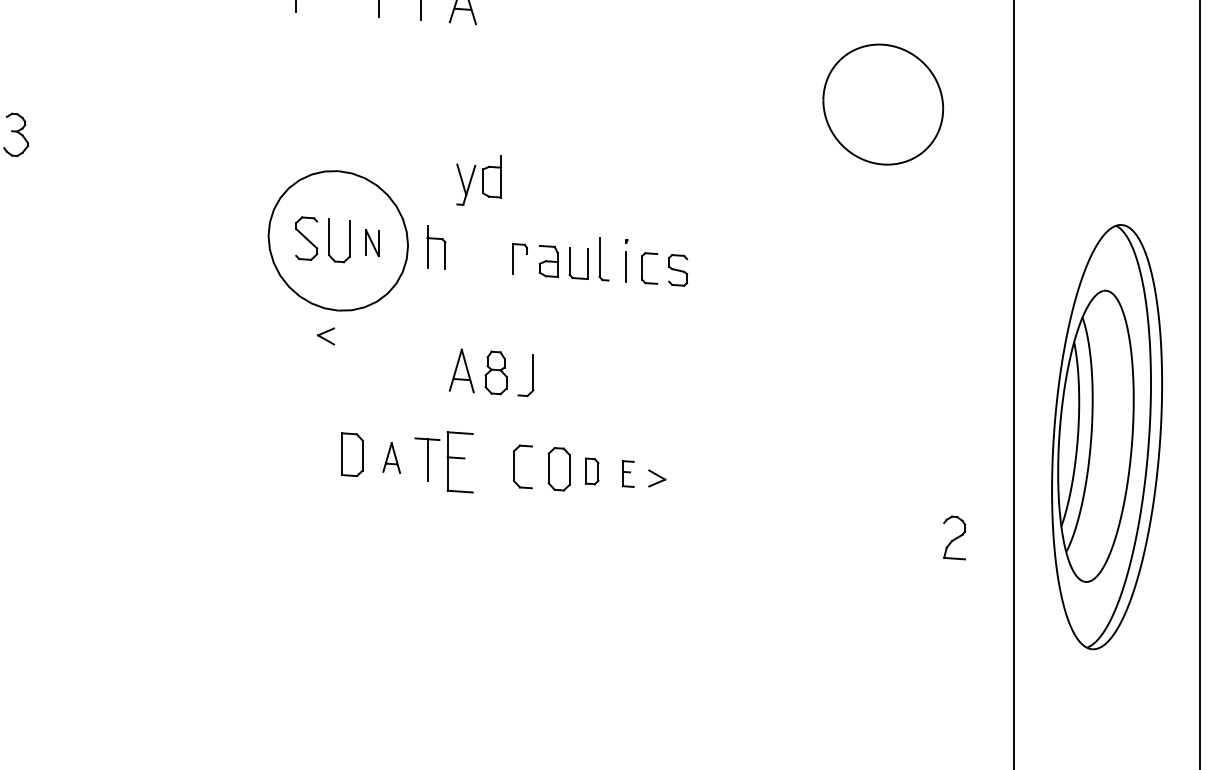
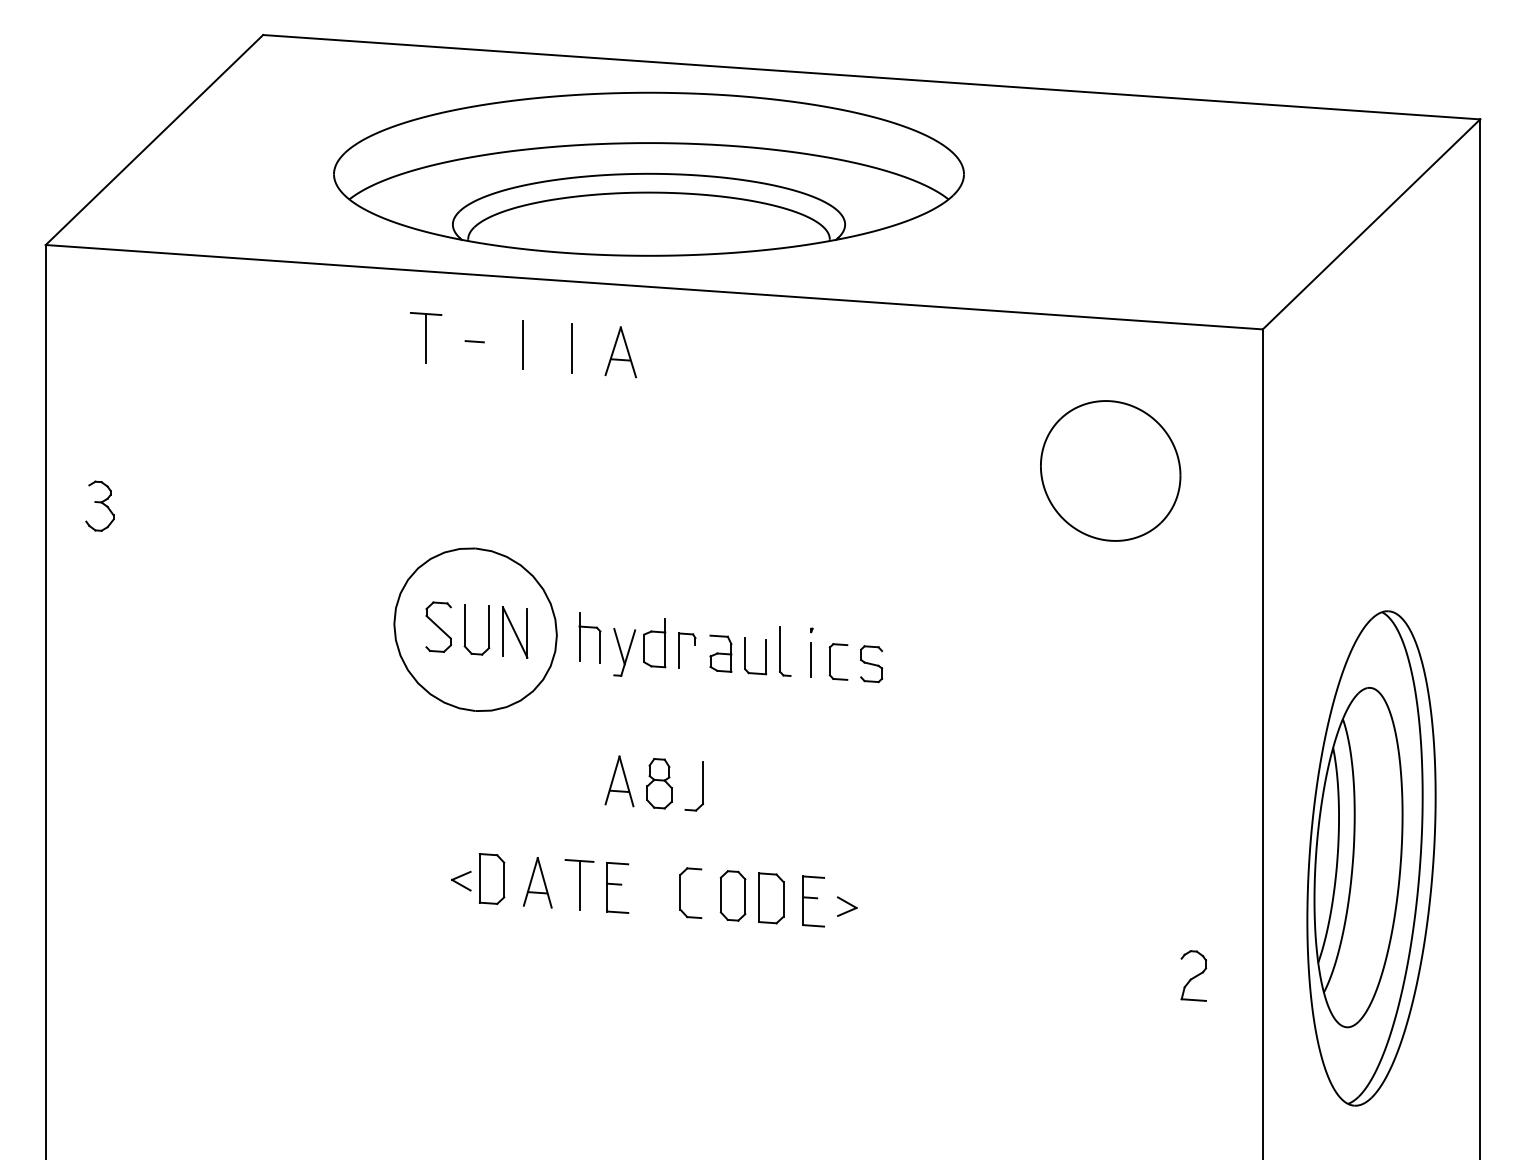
part: (478, 180) -> (639, 647), moved
part: (372, 243) -> (515, 632), size x1.67
part: (326, 336) -> (461, 881), moved
part: (391, 457) -> (537, 882), size x1.43
part: (460, 462) -> (617, 887), size x0.71
part: (592, 471) -> (771, 898), size x1.67
part: (628, 474) -> (813, 901), size x1.67

